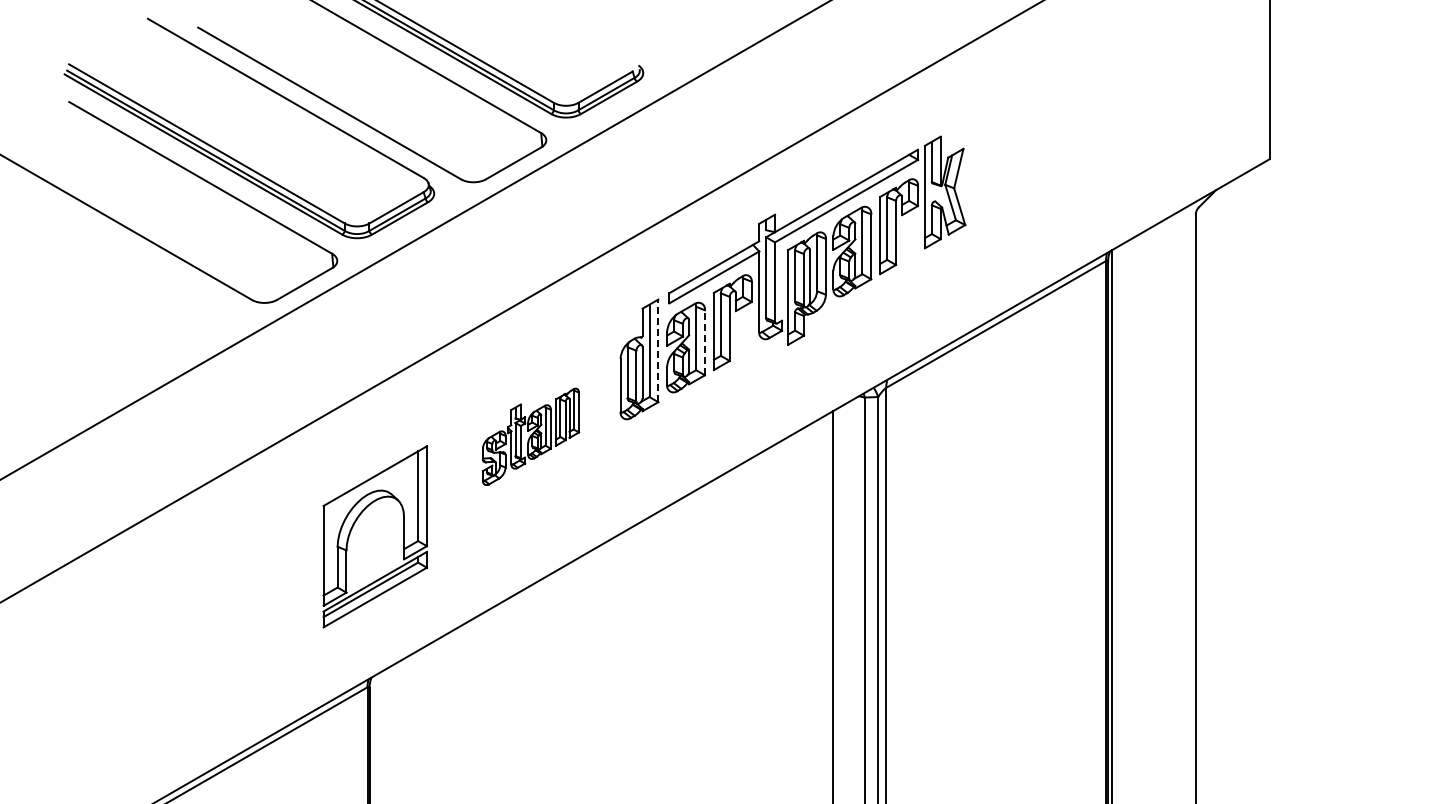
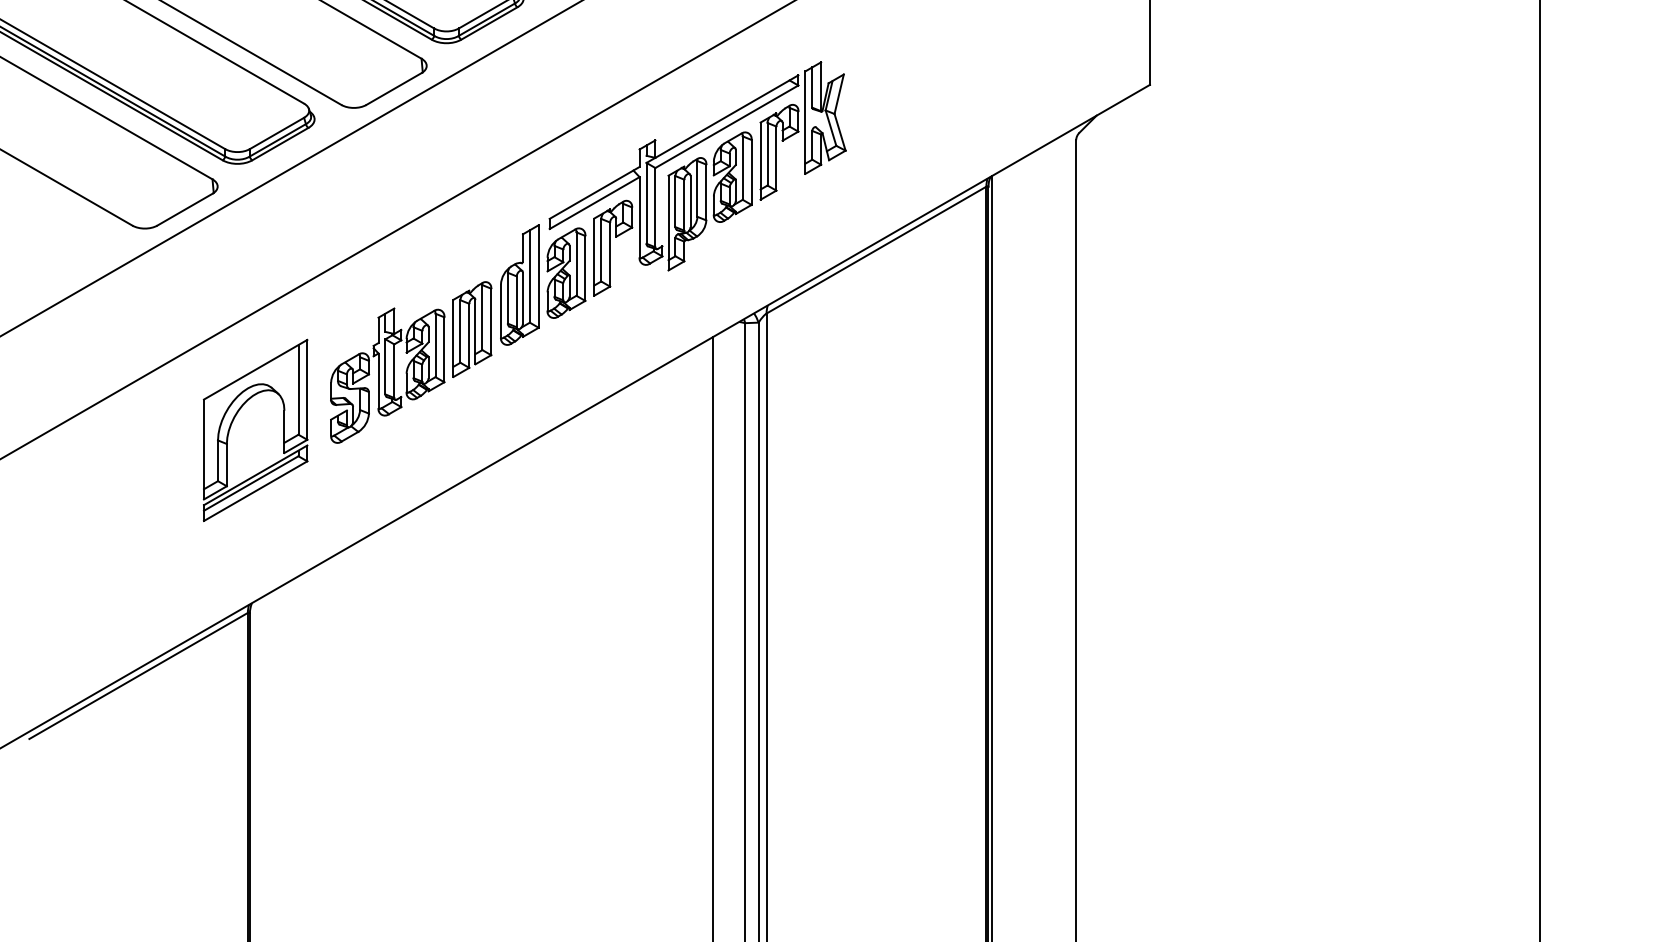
line: (705, 341) -> (585, 267), dashed -> solid
line: (658, 350) -> (538, 276), dashed -> solid
part: (531, 436) -> (411, 362), size x1.67
part: (354, 525) -> (234, 419), moved

